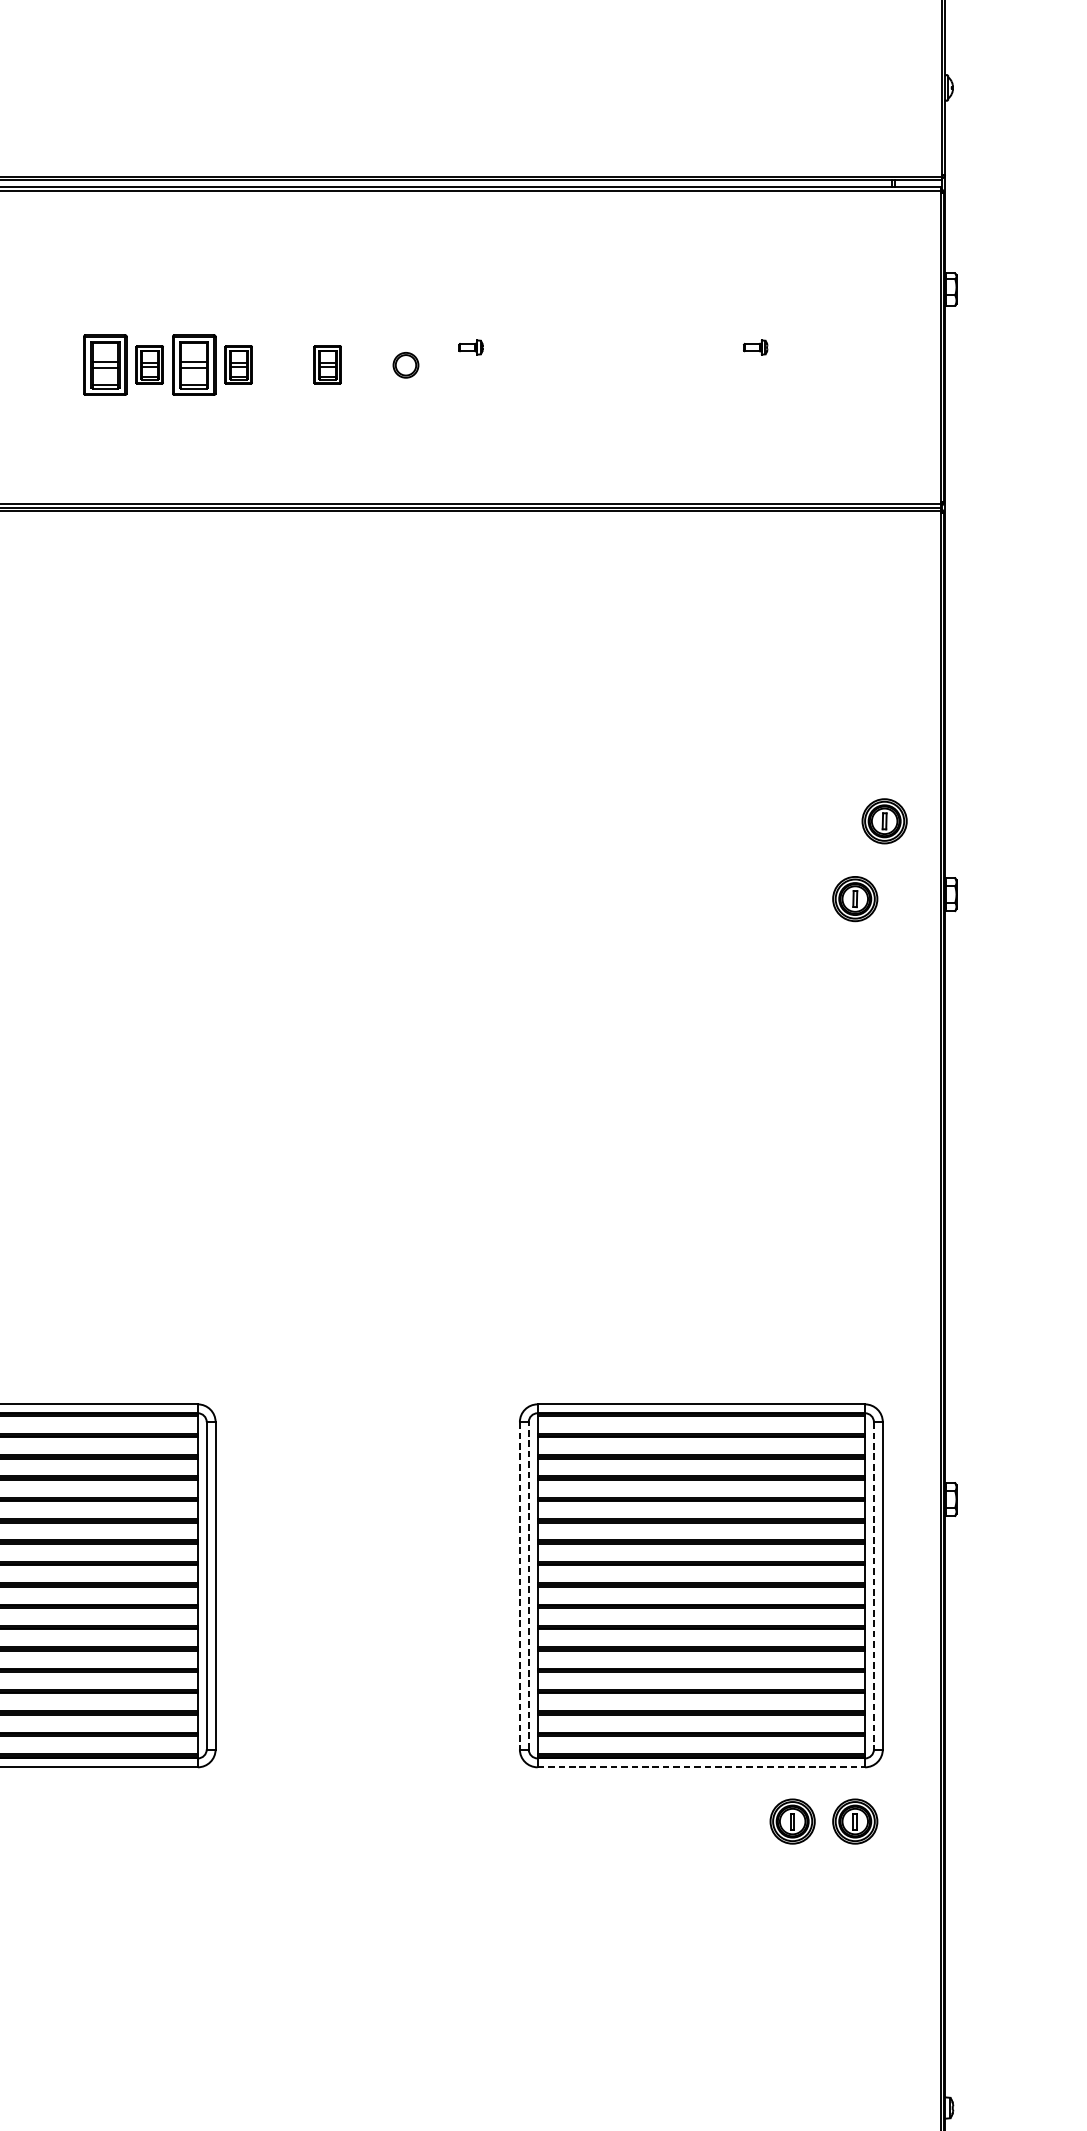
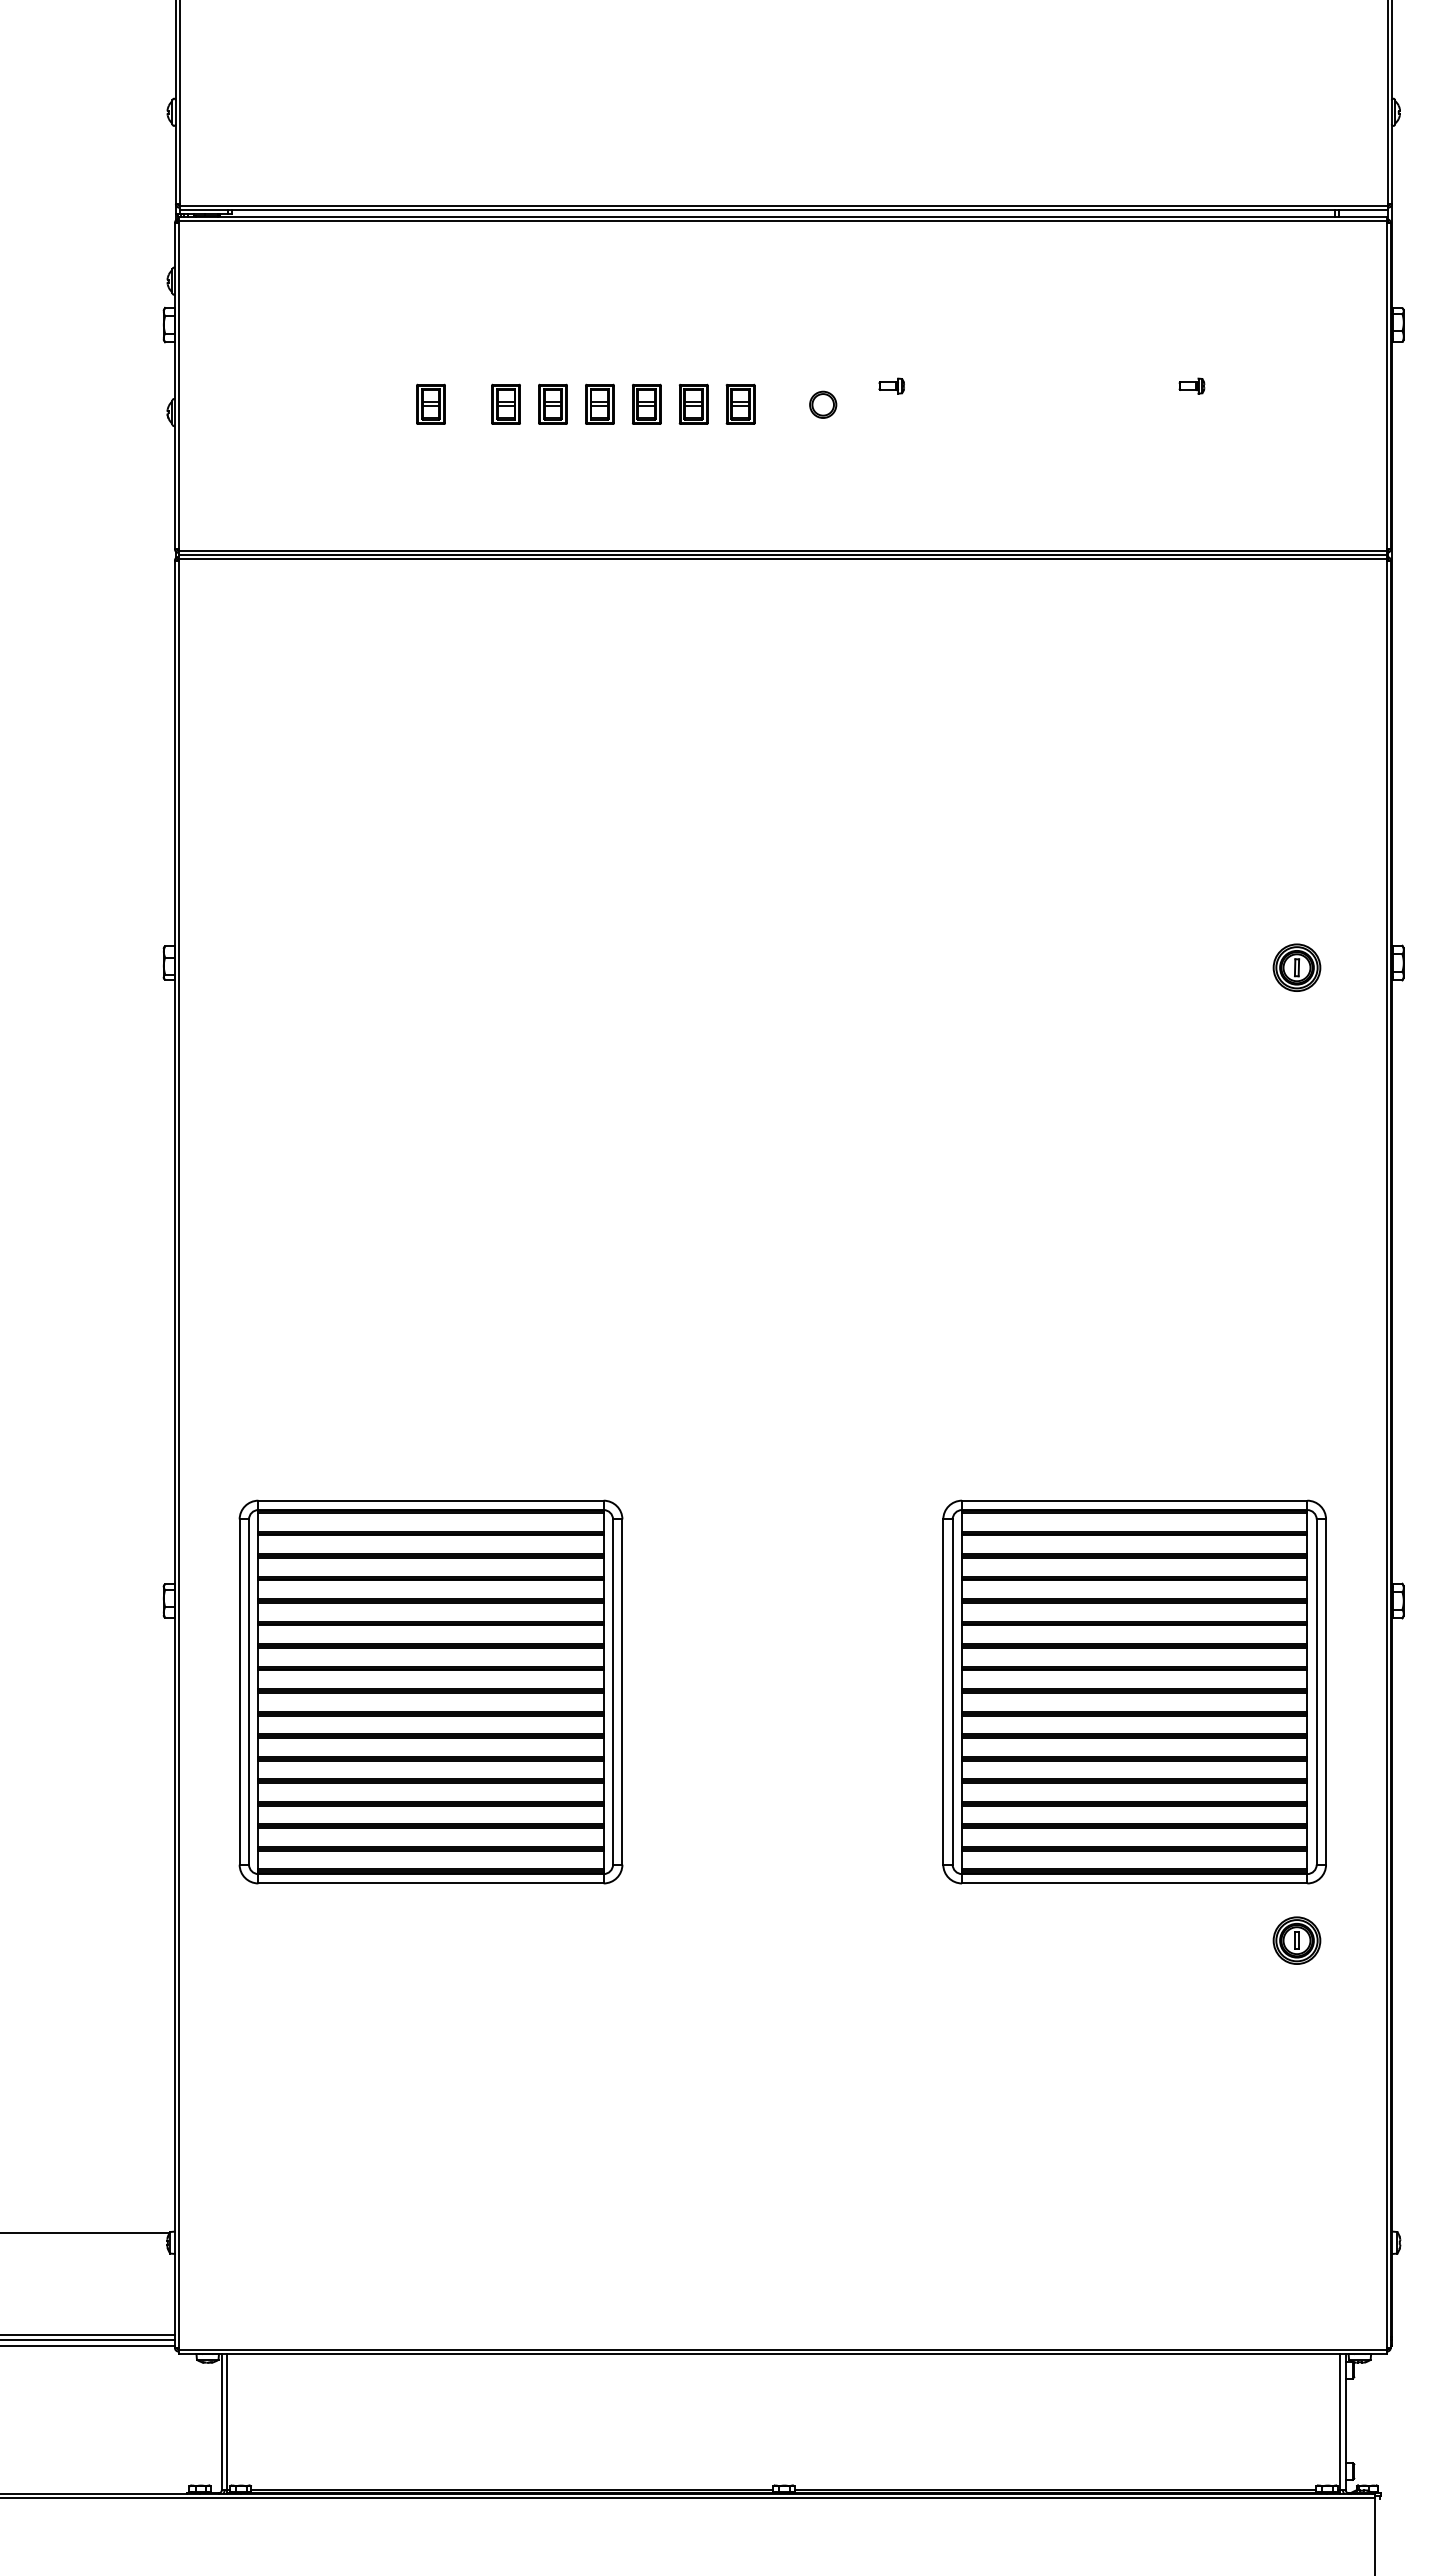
part: (33, 364) -> (430, 403), added
part: (104, 364) -> (505, 403), size x0.62
part: (193, 364) -> (599, 403), size x0.62
part: (283, 364) -> (693, 403), added
part: (884, 821) -> (1327, 885), removed
line: (520, 1586) -> (943, 1692), dashed -> solid
line: (528, 1586) -> (952, 1692), dashed -> solid
line: (873, 1586) -> (1316, 1692), dashed -> solid
line: (701, 1767) -> (1134, 1883), dashed -> solid
part: (792, 1821) -> (1230, 1940), removed

